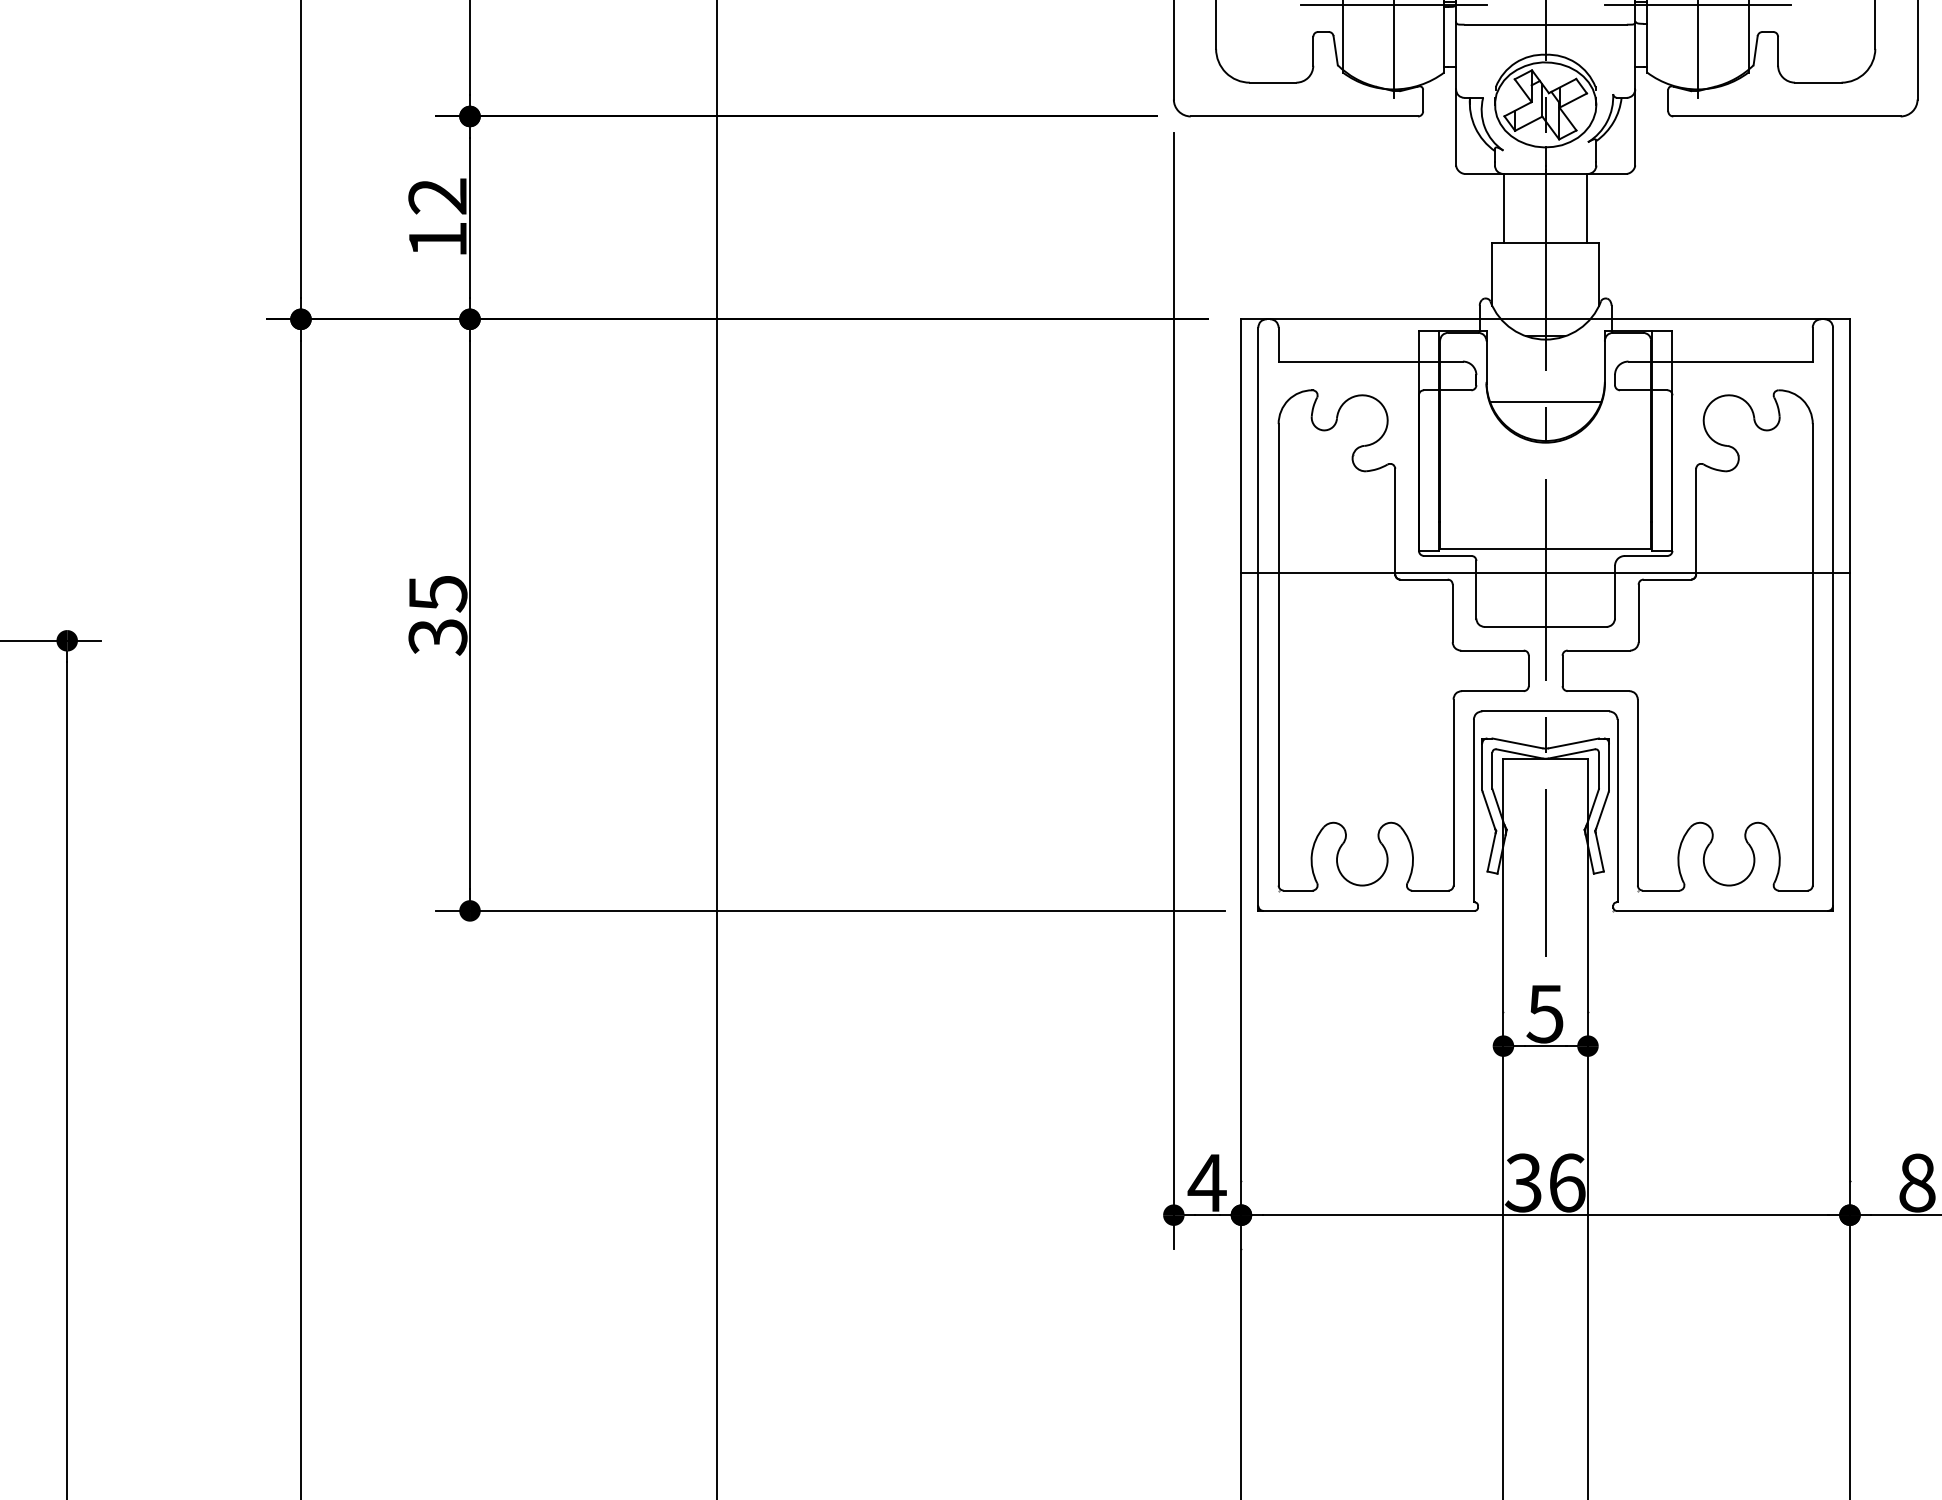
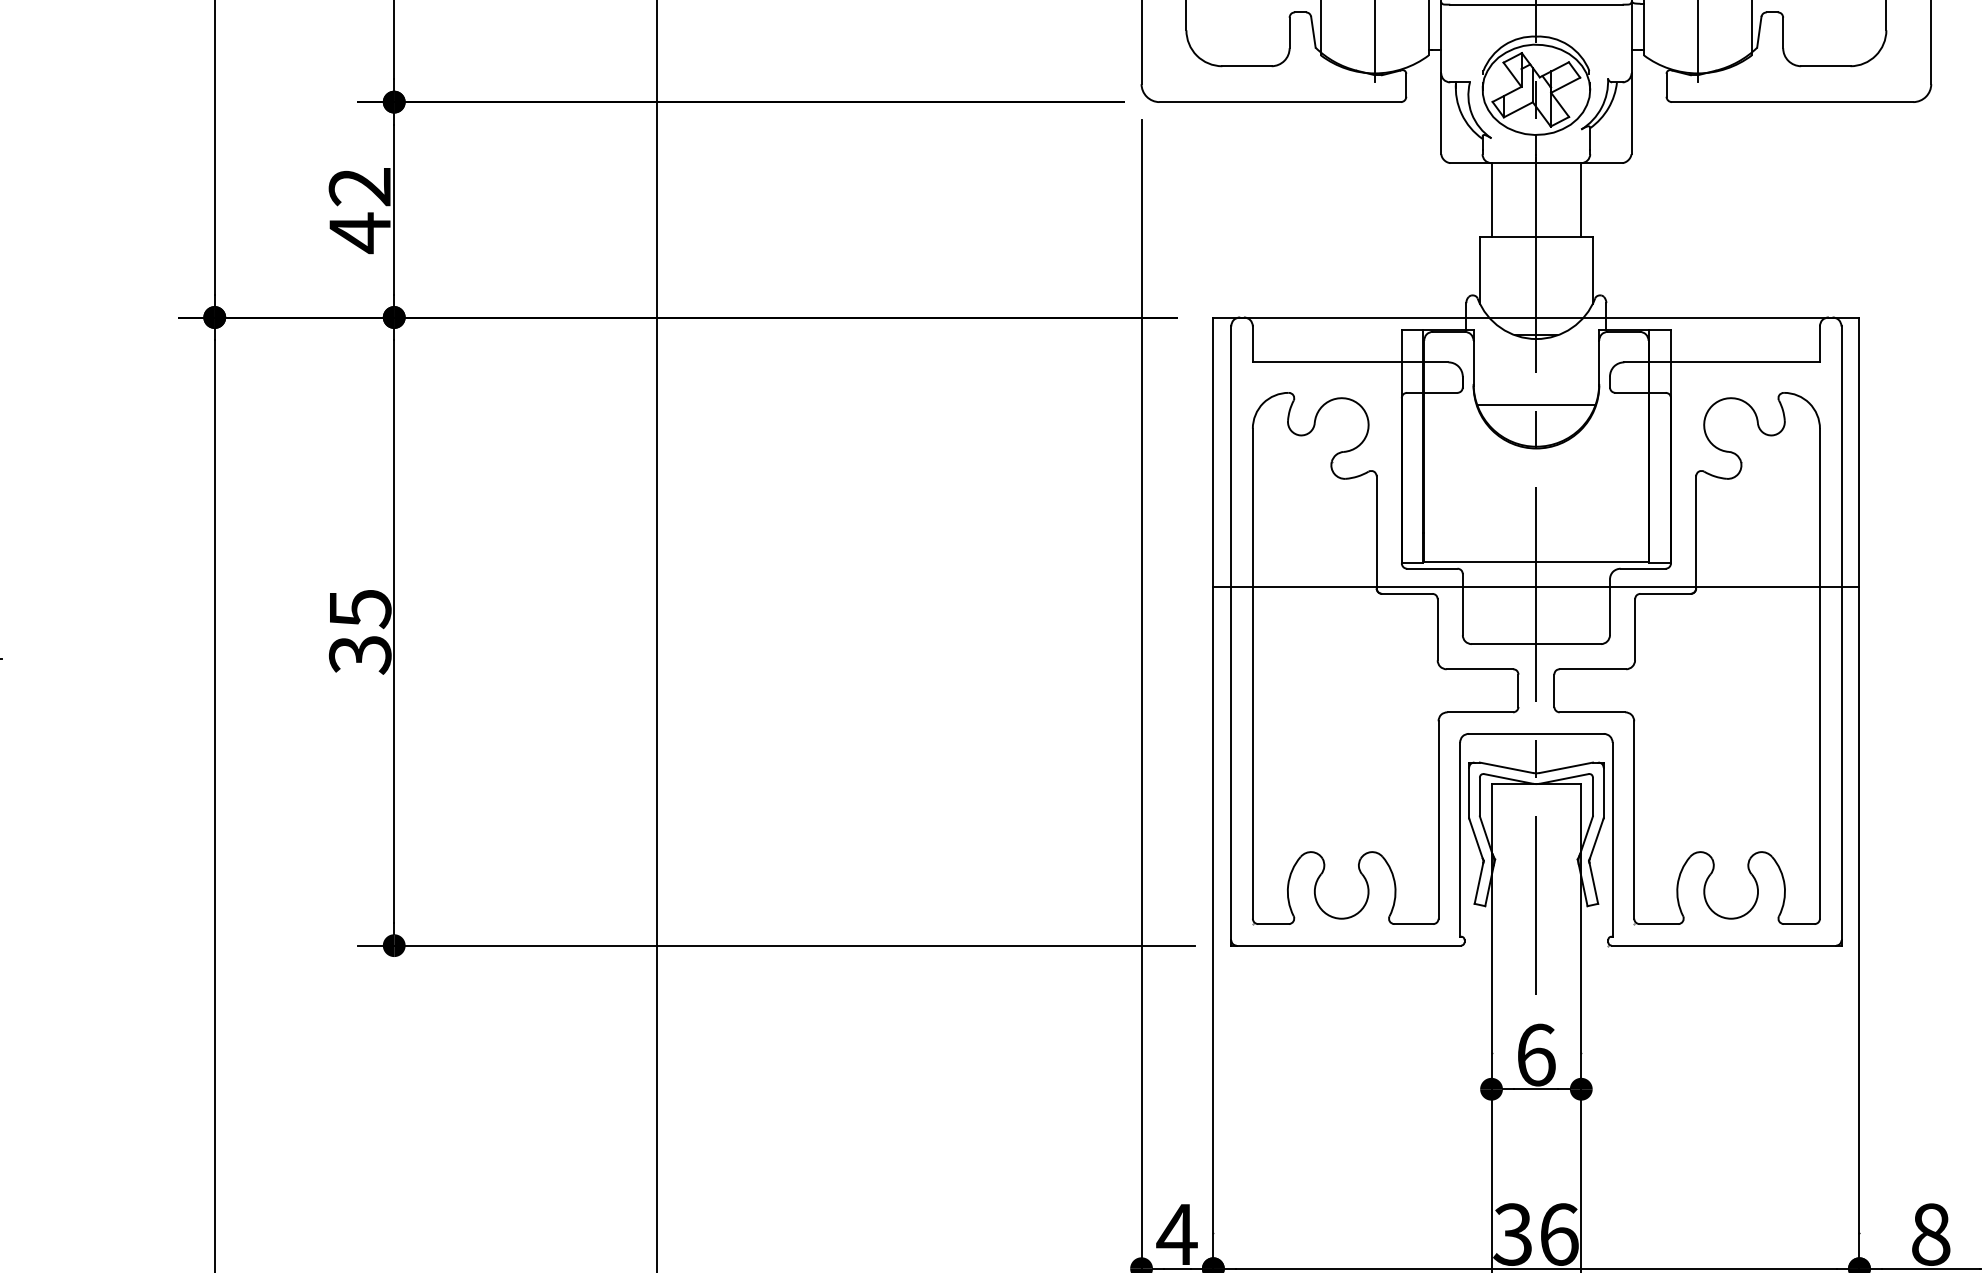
text: (437, 239) -> (359, 232), 12 -> 42
text: (1544, 1013) -> (1535, 1054), 5 -> 6

